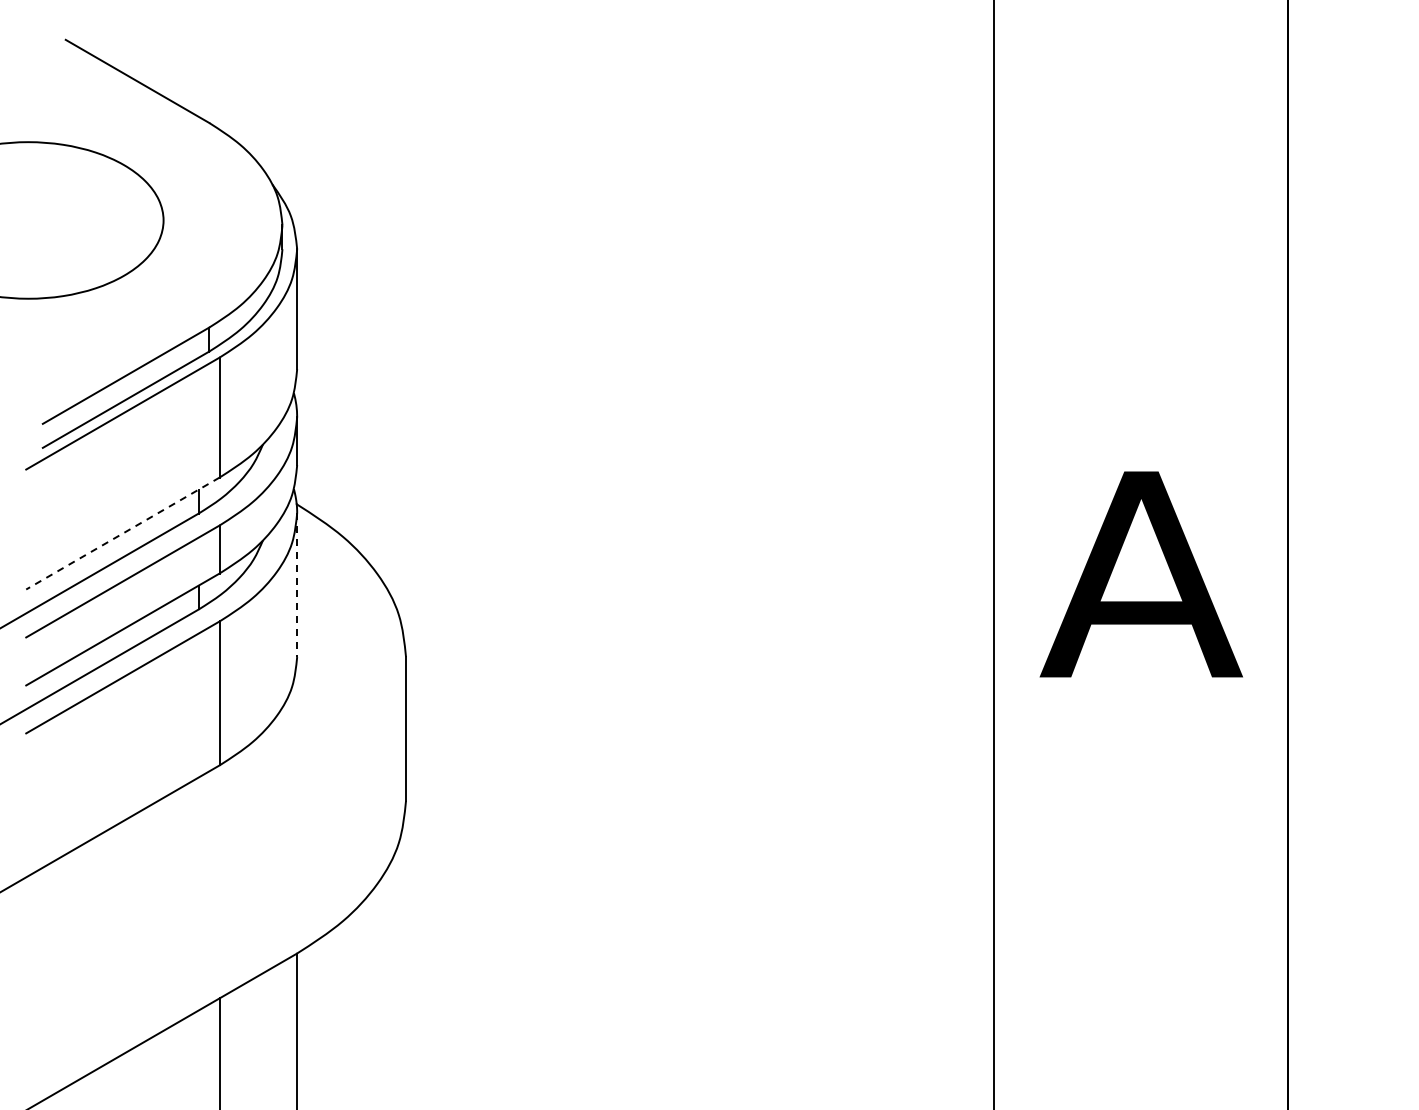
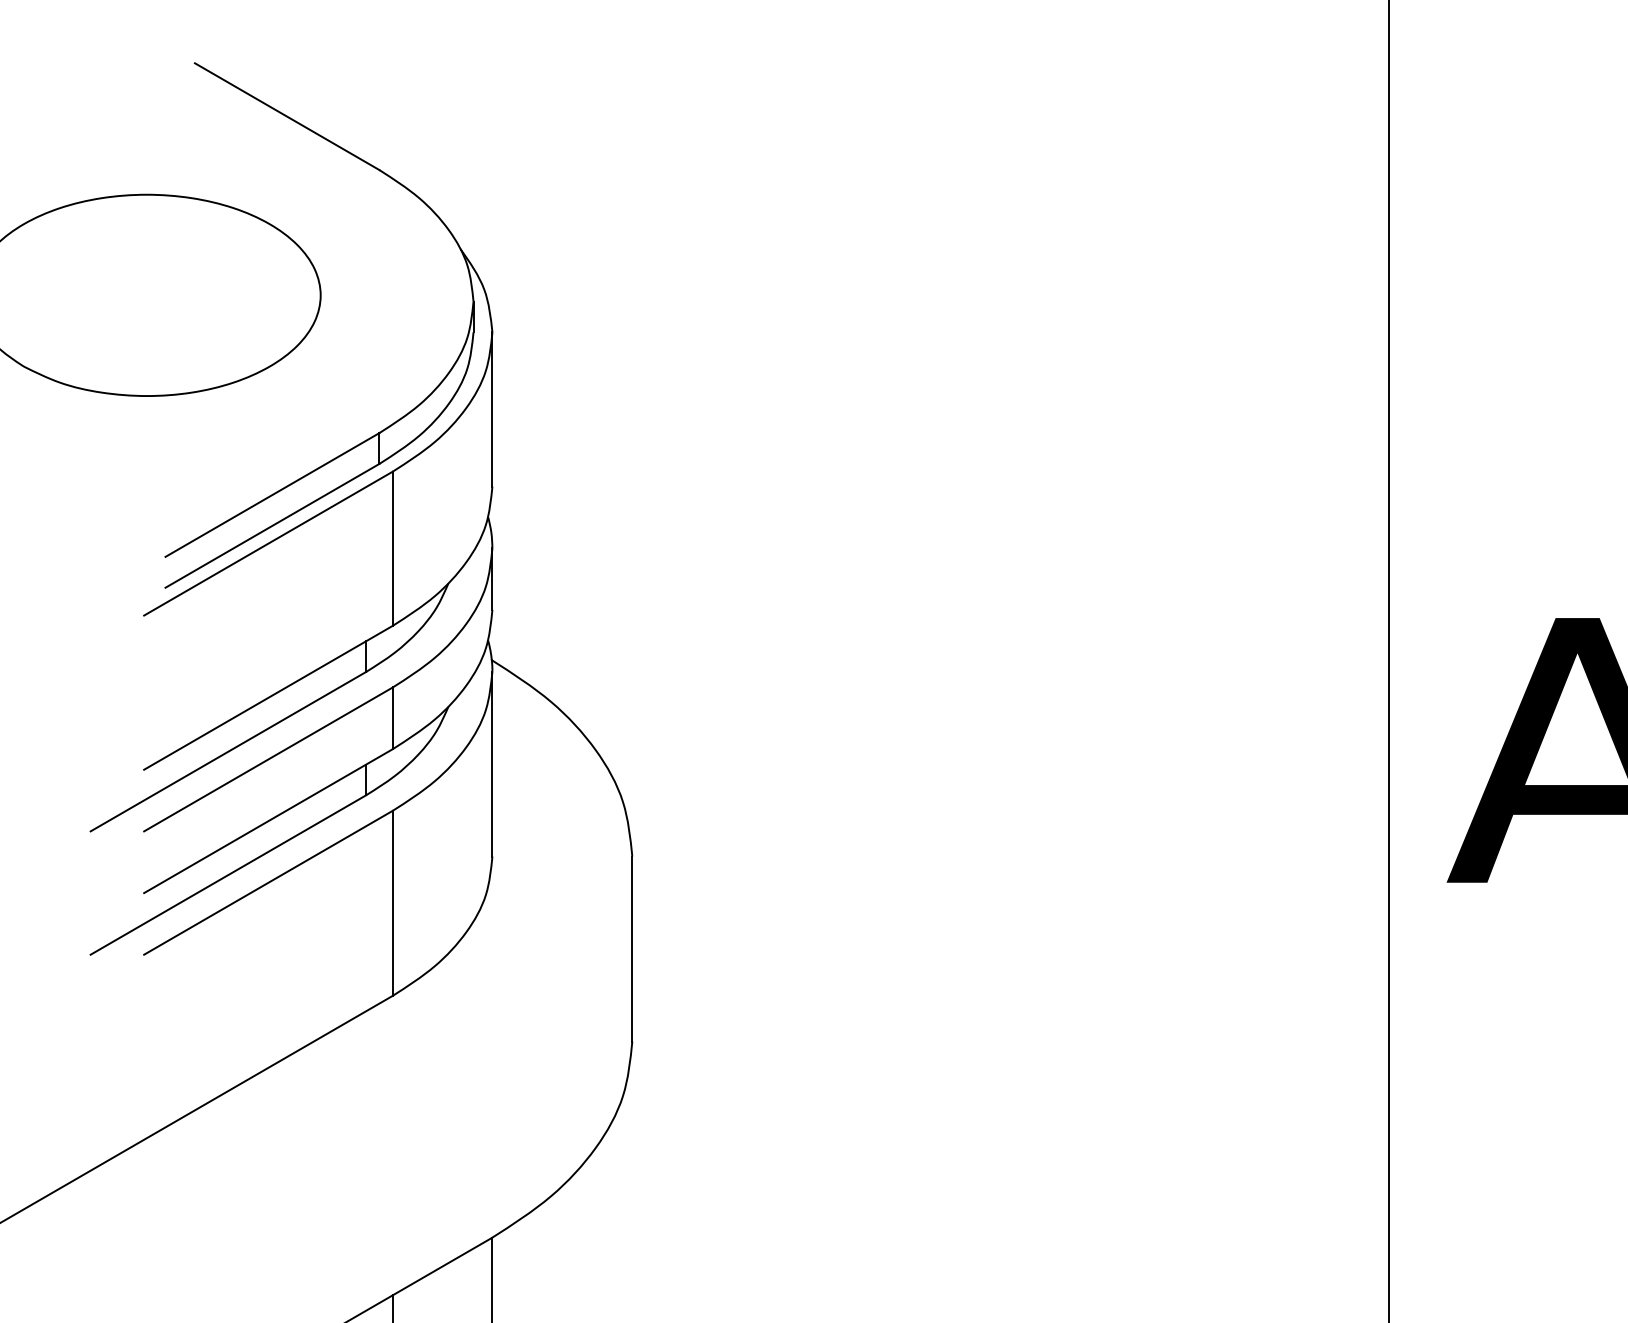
line: (122, 533) -> (267, 697), dashed -> solid
line: (297, 585) -> (492, 764), dashed -> solid

